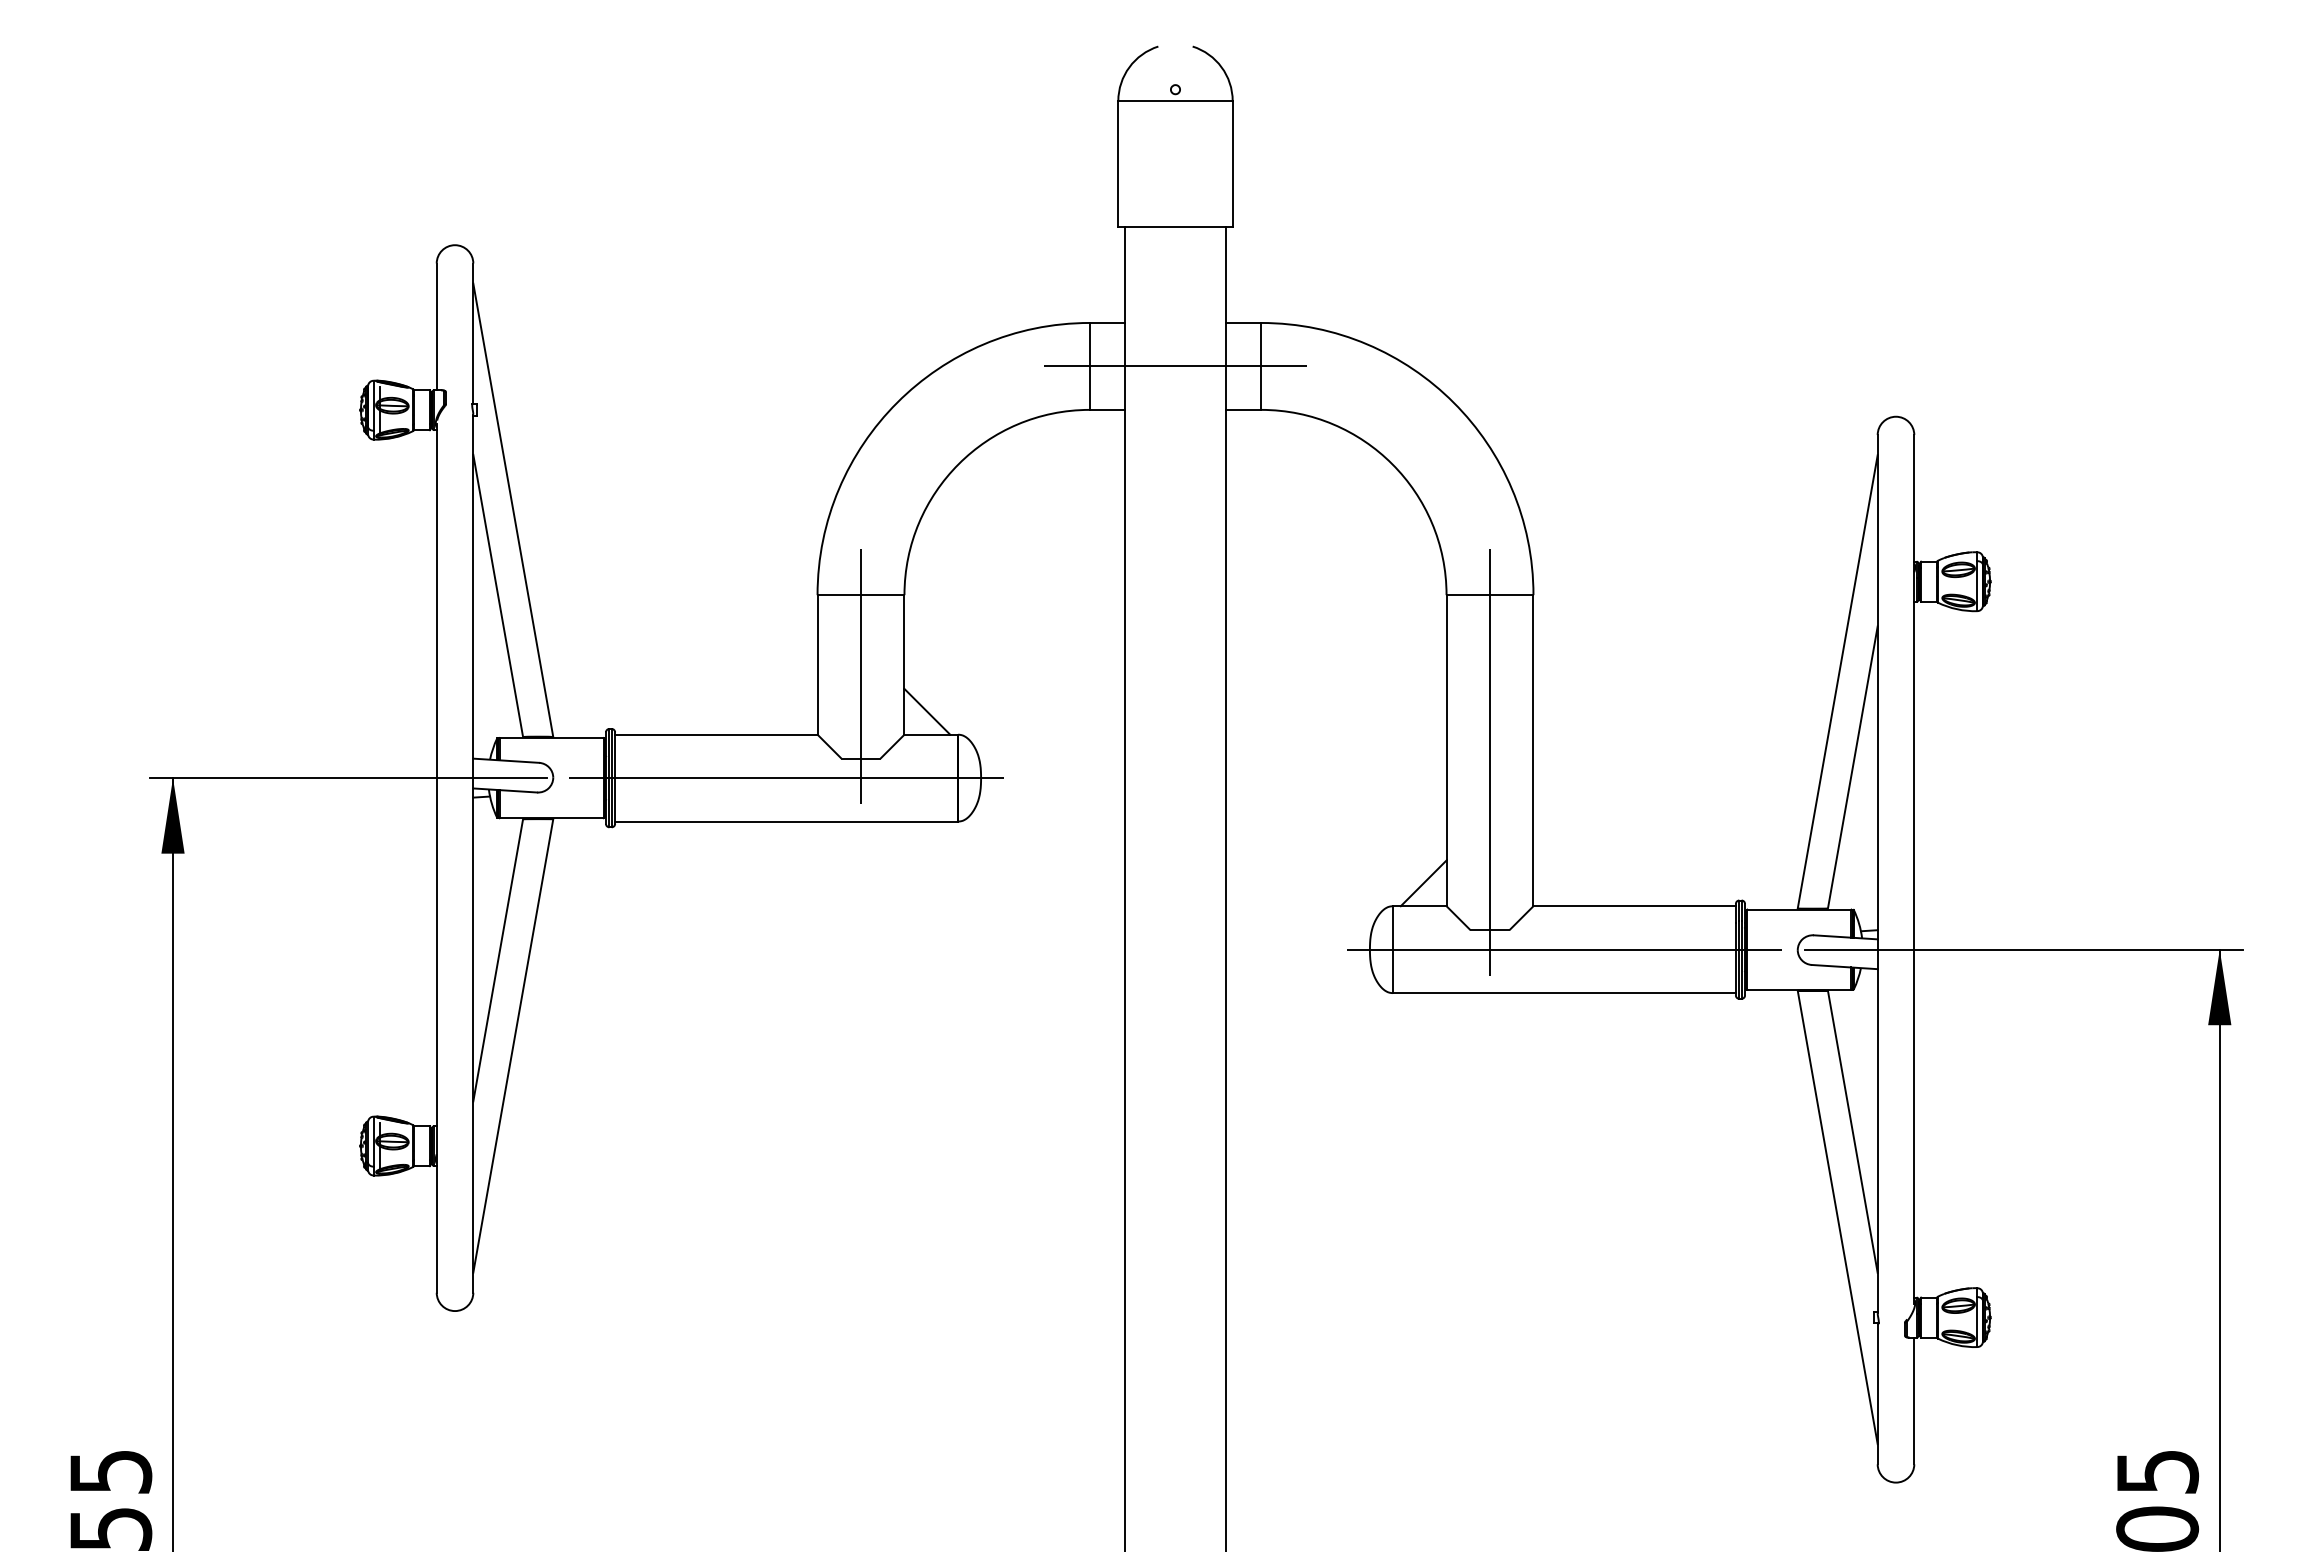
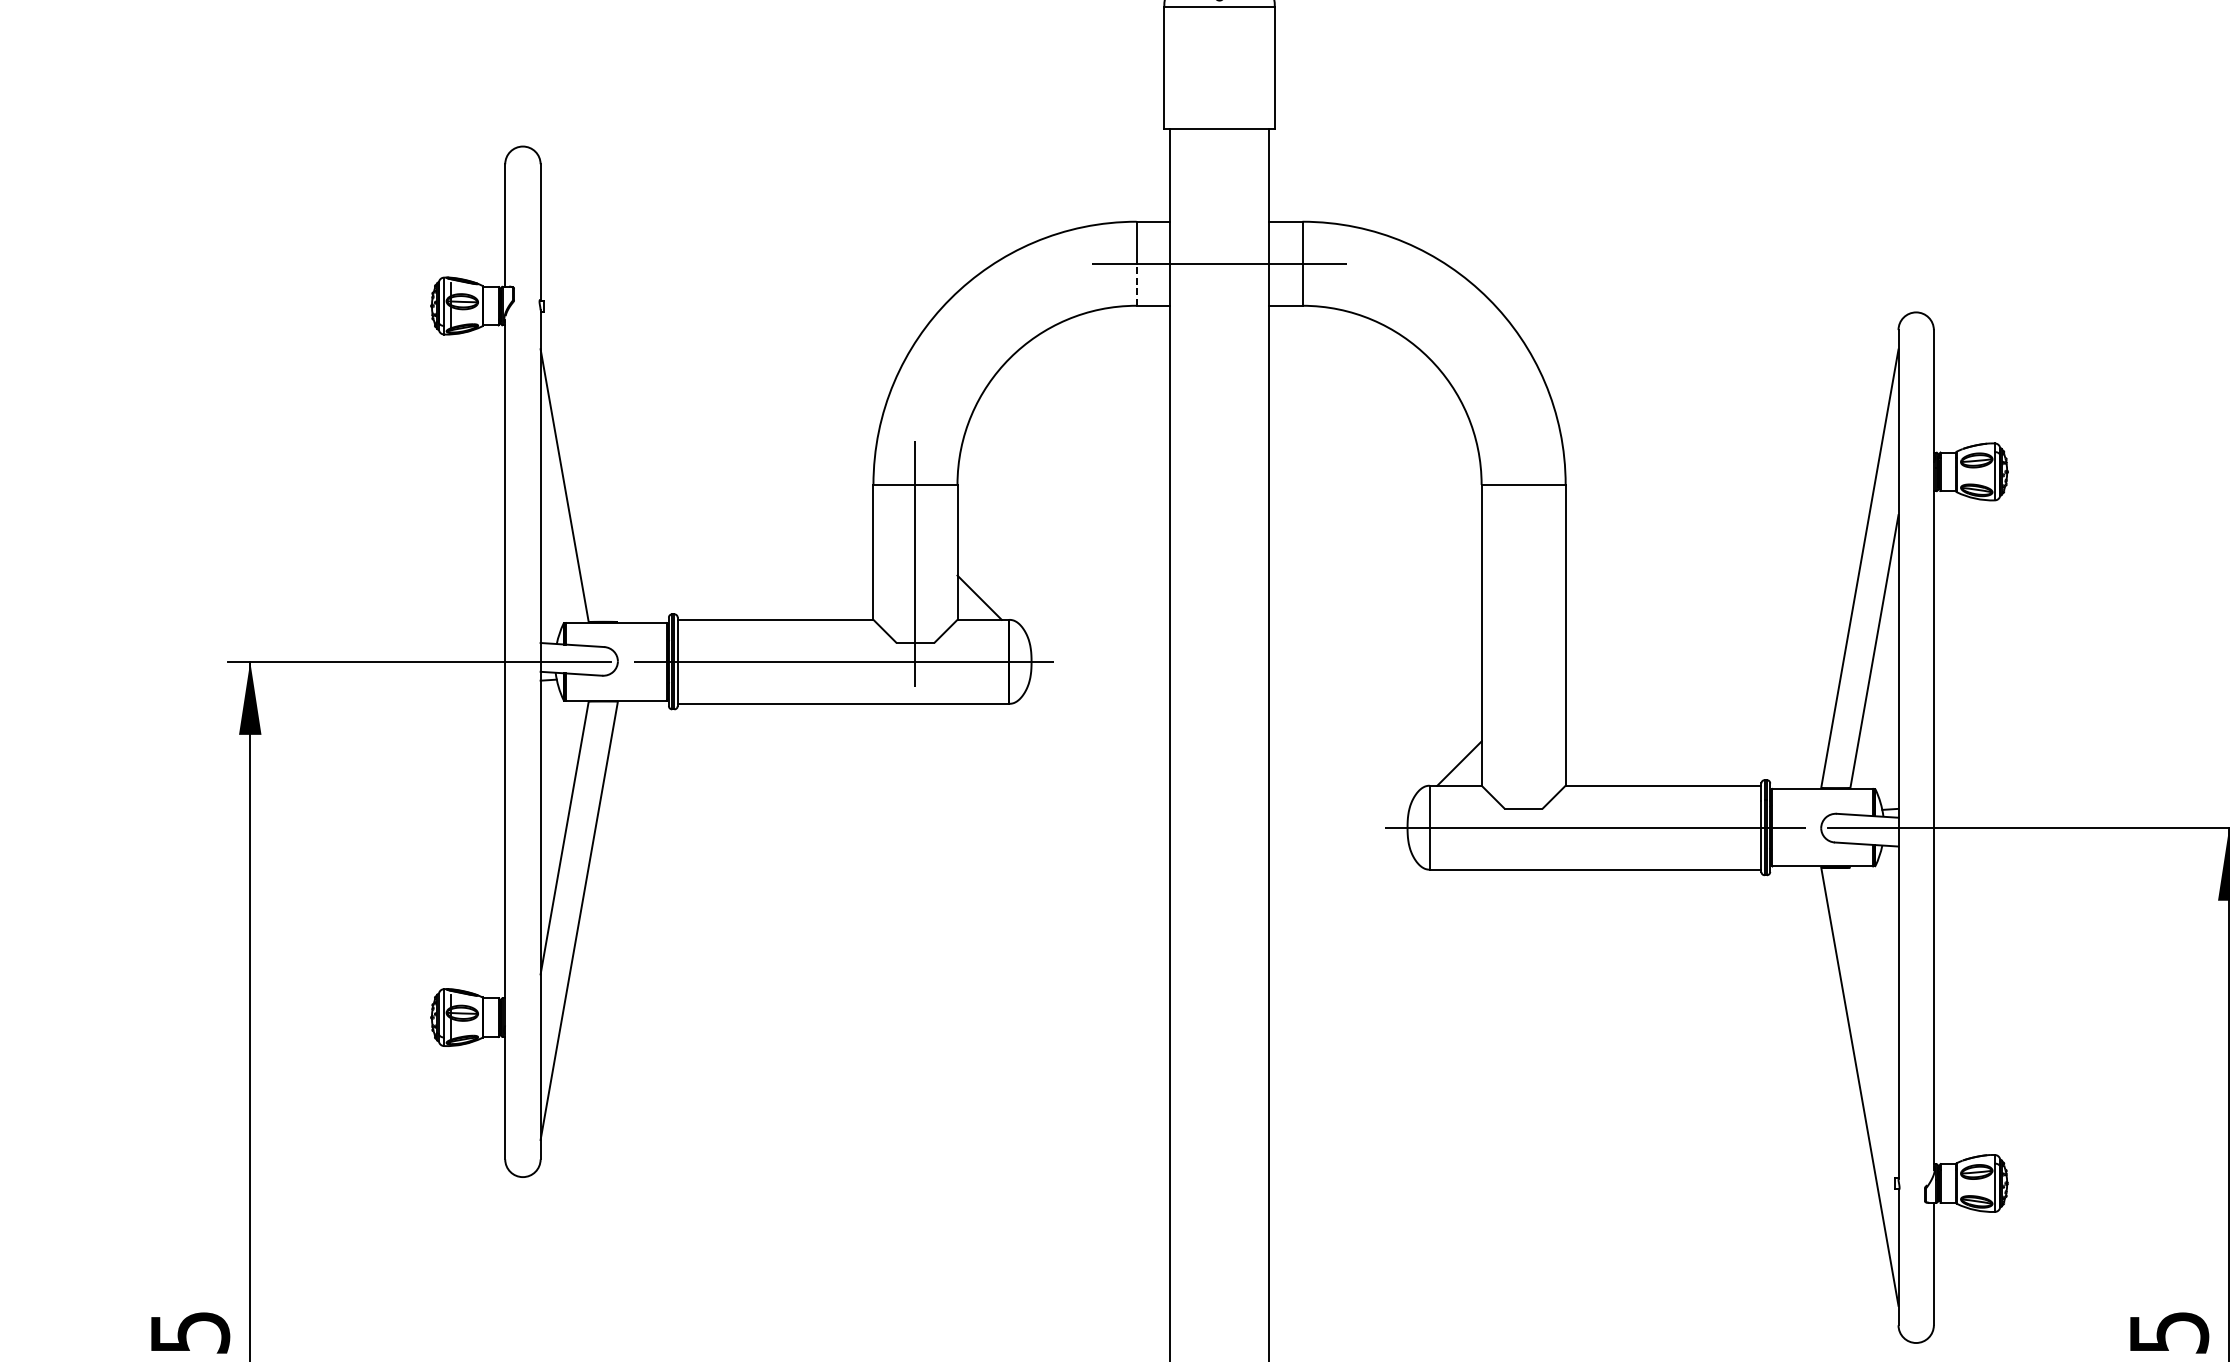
line: (1089, 388) -> (1136, 285), solid -> dashed
line: (513, 509) -> (579, 402), removed
line: (1490, 762) -> (1524, 646), removed
line: (1852, 1131) -> (1874, 1003), removed

